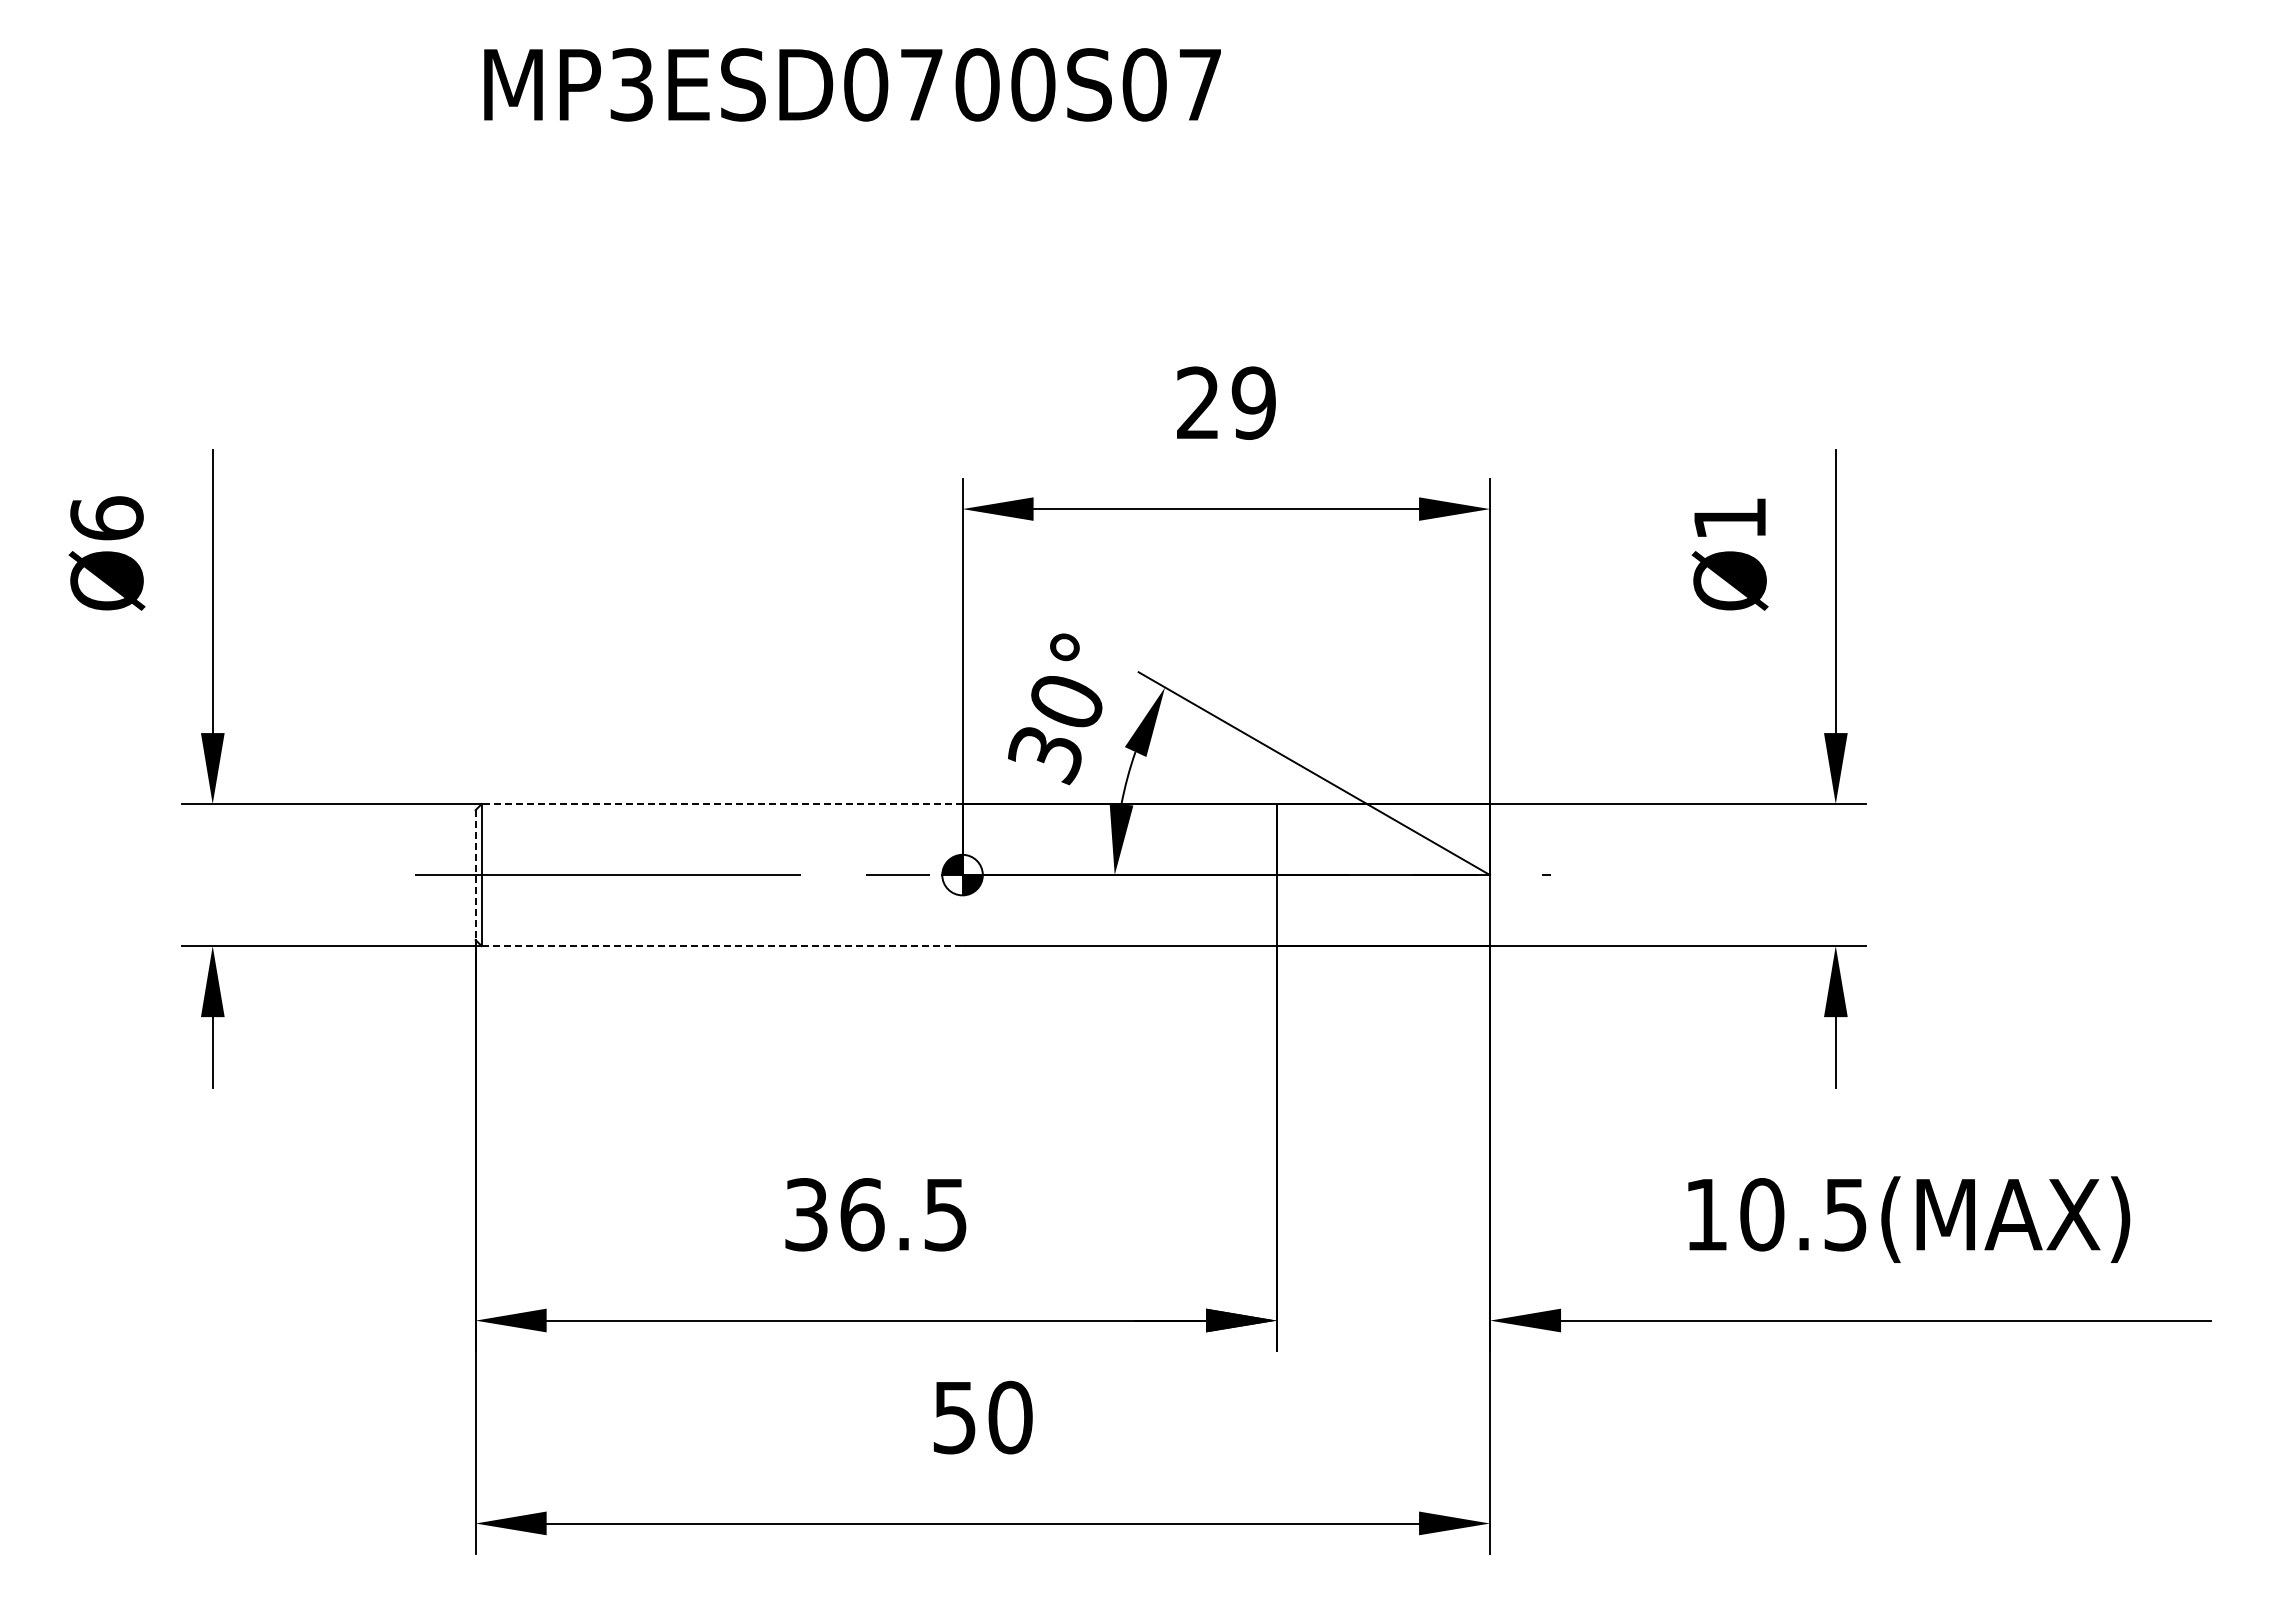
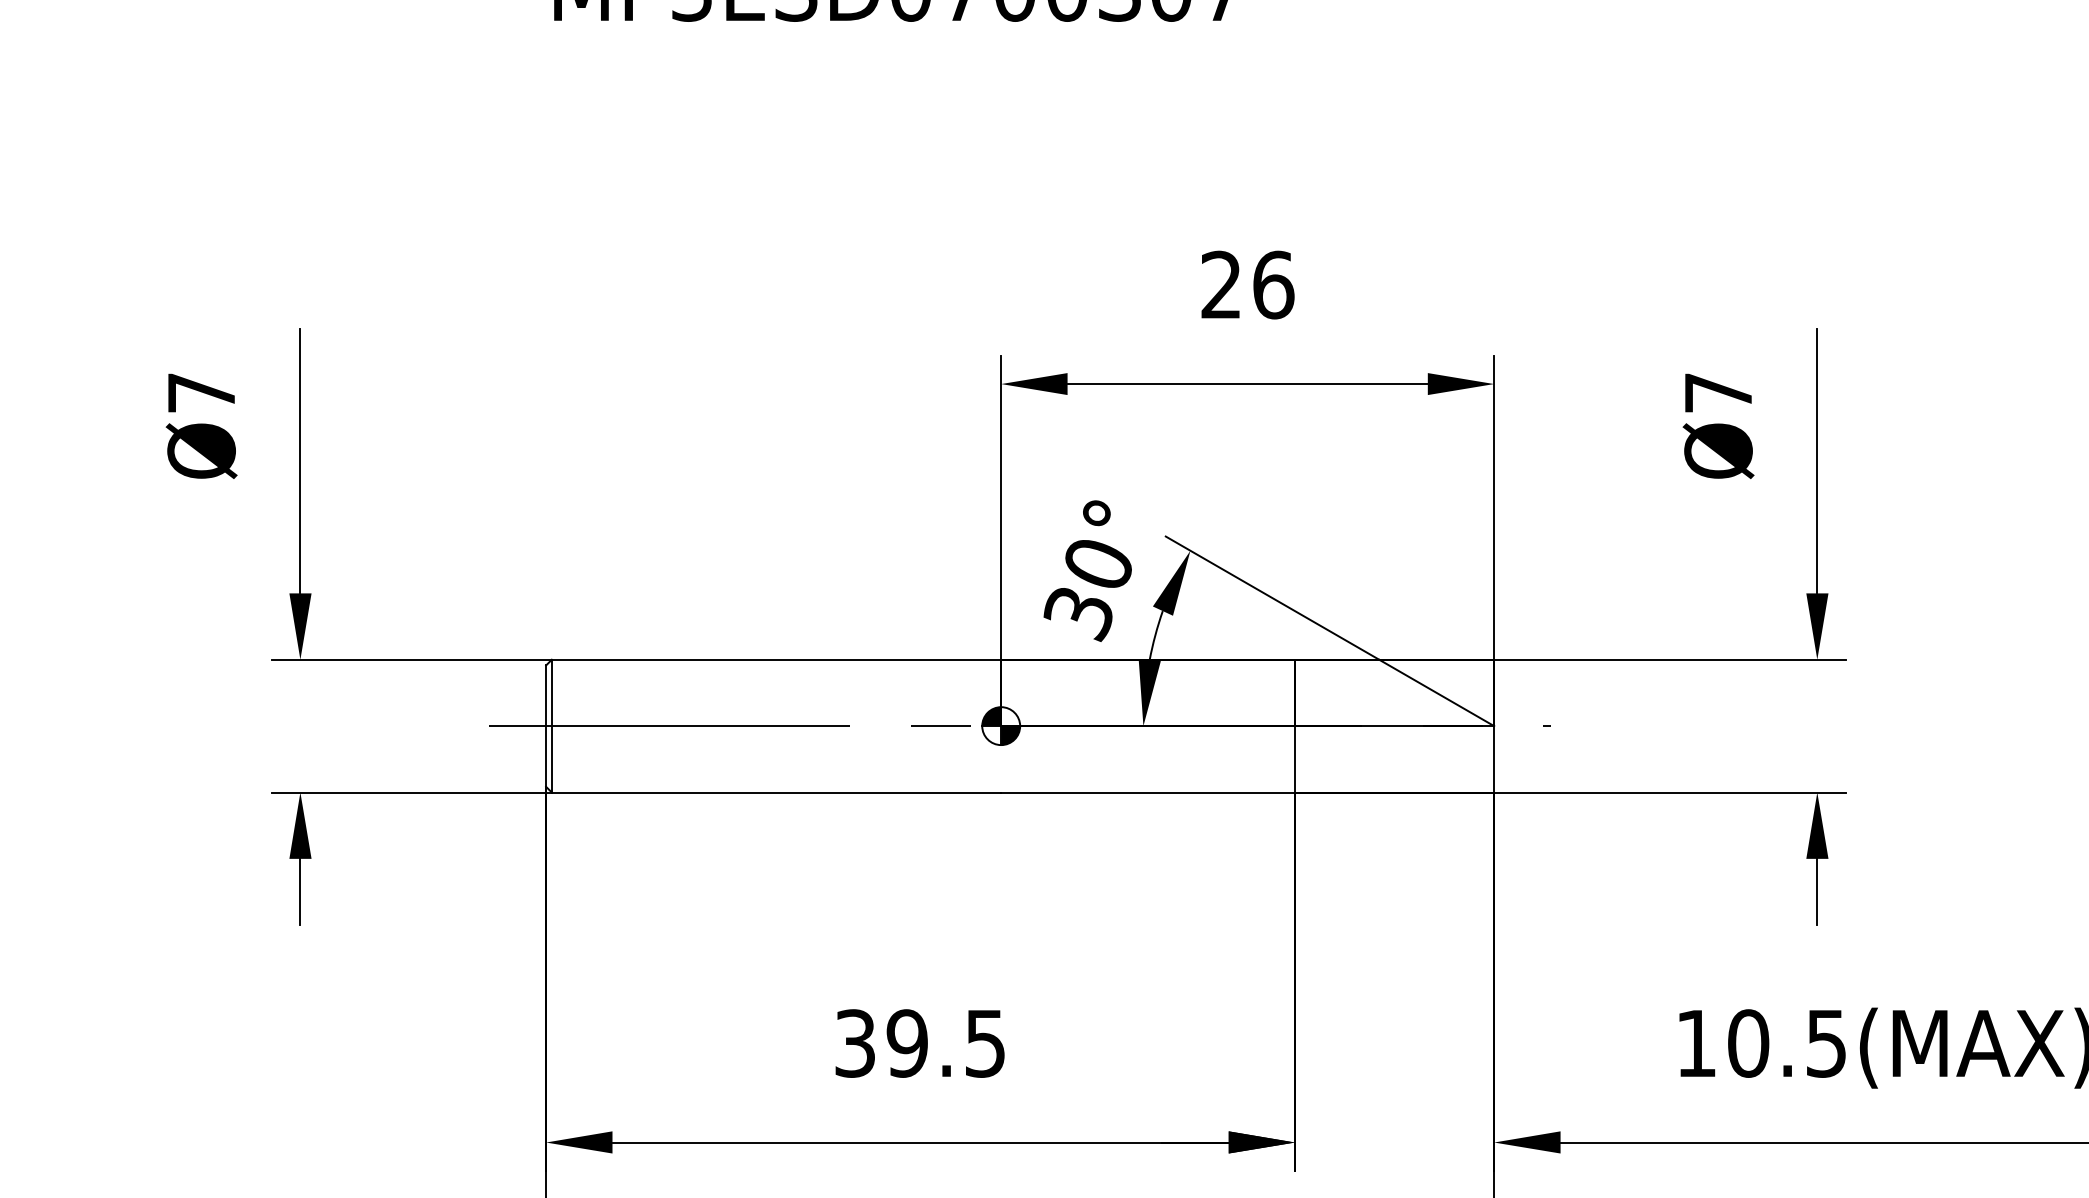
text: (1253, 402) -> (1273, 284), 29 -> 26
text: (106, 518) -> (201, 392), Ø6 -> Ø7
text: (1729, 518) -> (1717, 392), Ø1 -> Ø7
line: (721, 804) -> (775, 660), dashed -> solid
line: (475, 875) -> (545, 726), dashed -> solid
line: (722, 946) -> (776, 792), dashed -> solid
text: (862, 1214) -> (907, 1043), 36.5 -> 39.5

